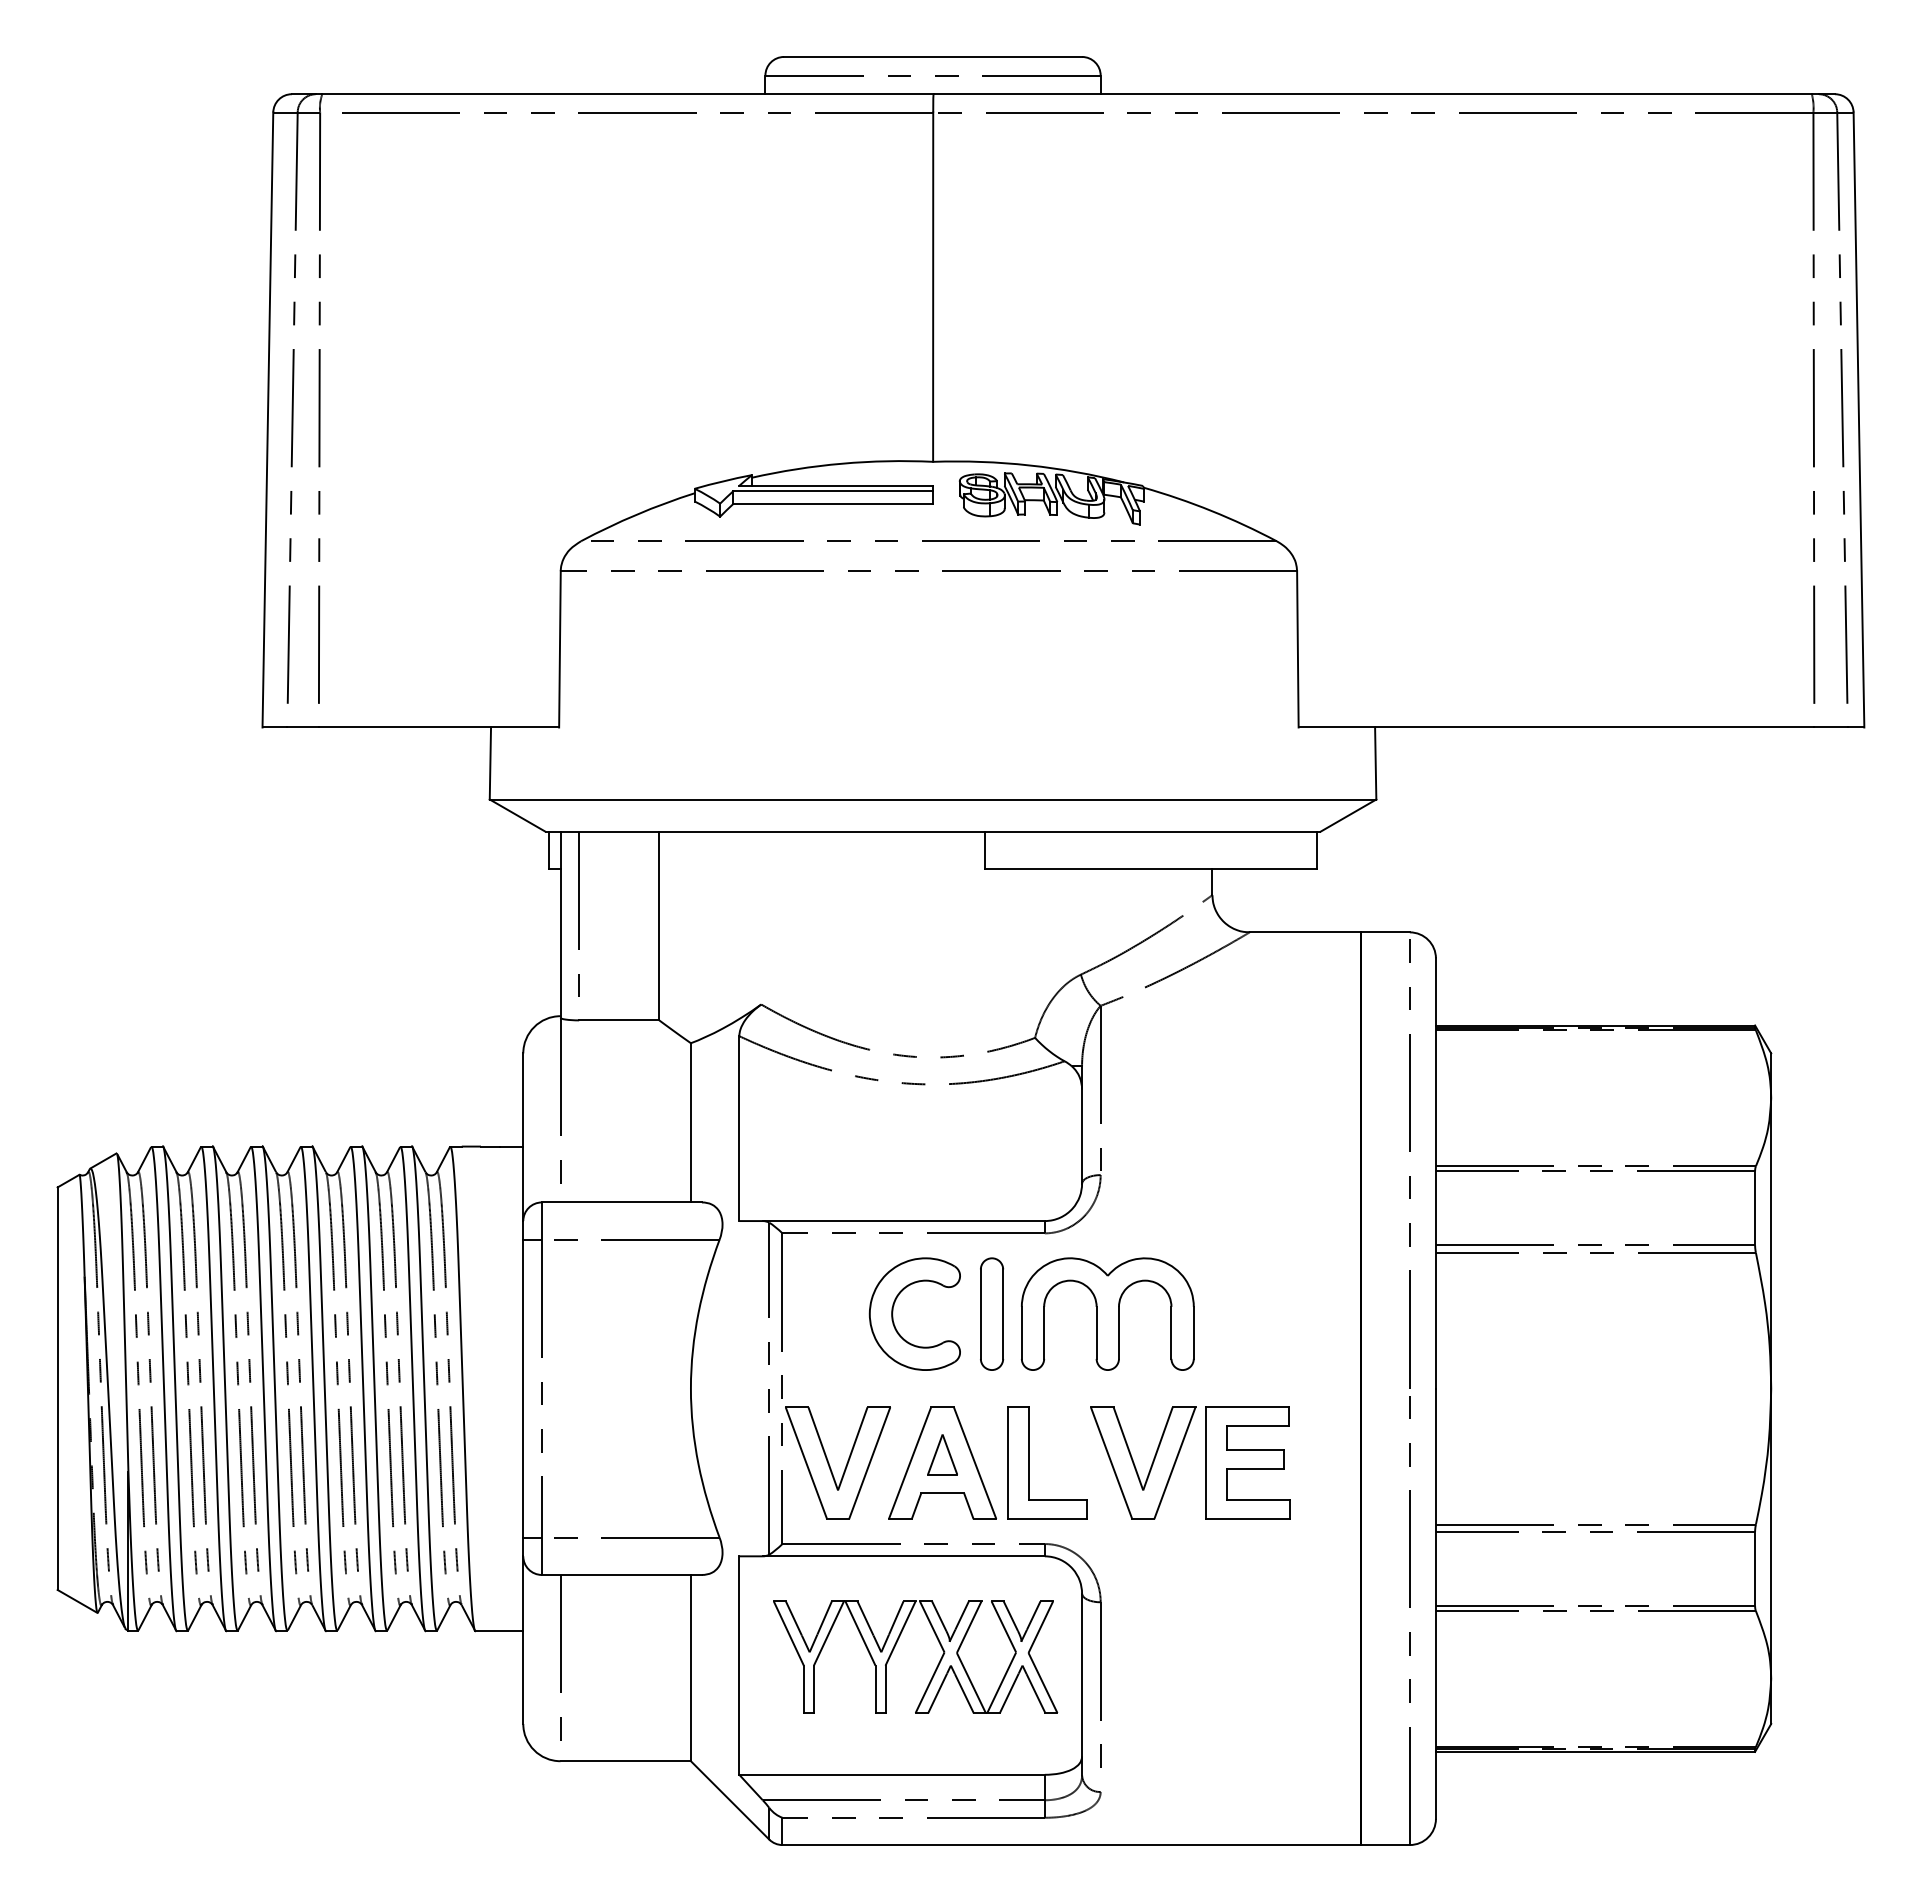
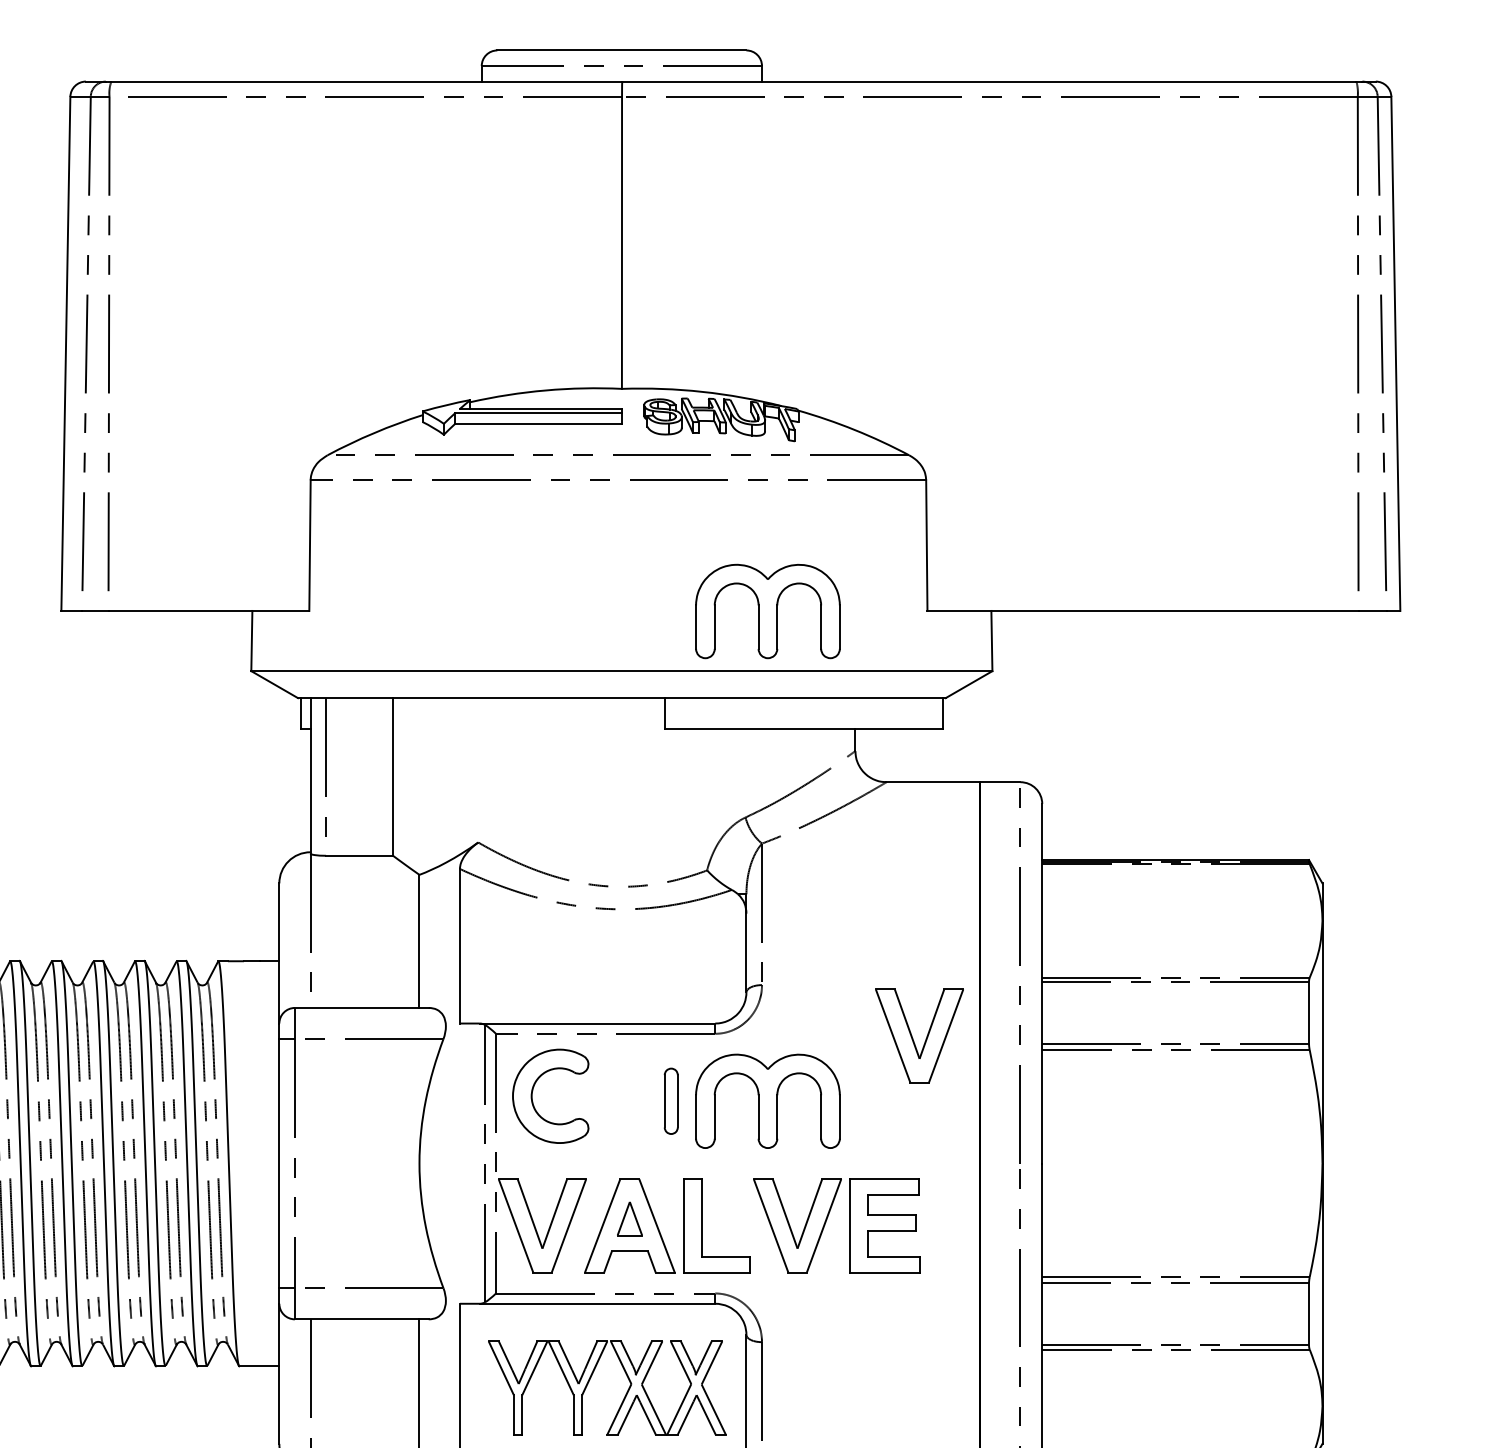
part: (1107, 727) -> (767, 610), added
part: (1297, 1236) -> (926, 1036), added
part: (893, 1313) -> (532, 1095), moved
part: (992, 1313) -> (671, 1100), size x0.7

